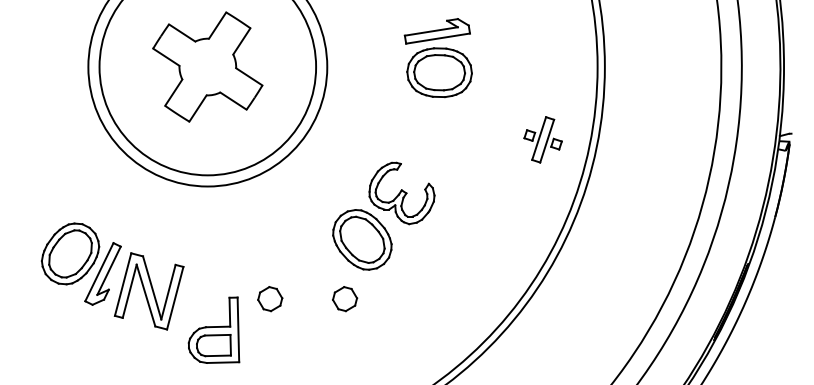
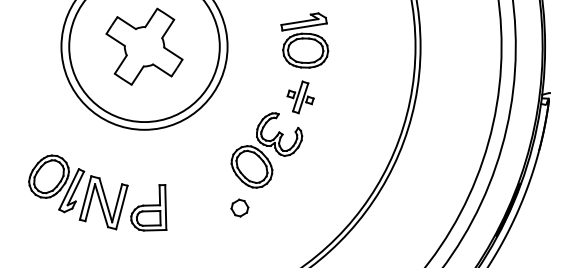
part: (542, 140) -> (300, 97), moved
part: (269, 298) -> (187, 207), removed
part: (213, 329) -> (148, 207), moved

